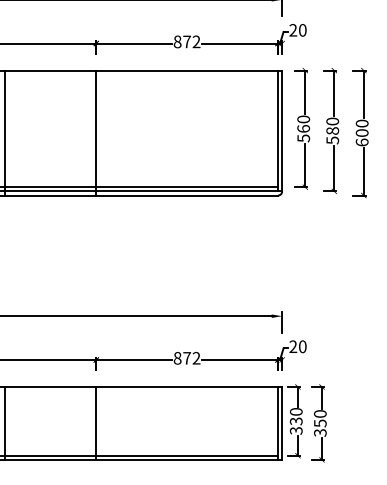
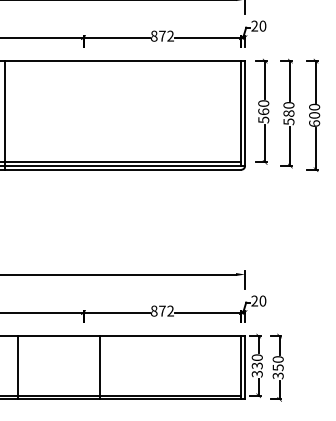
line: (96, 132) -> (83, 114), removed
line: (5, 422) -> (17, 366), moved
line: (96, 422) -> (100, 366), moved

